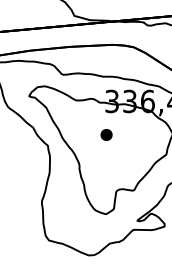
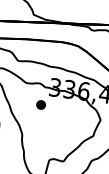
part: (106, 134) -> (41, 104), moved

